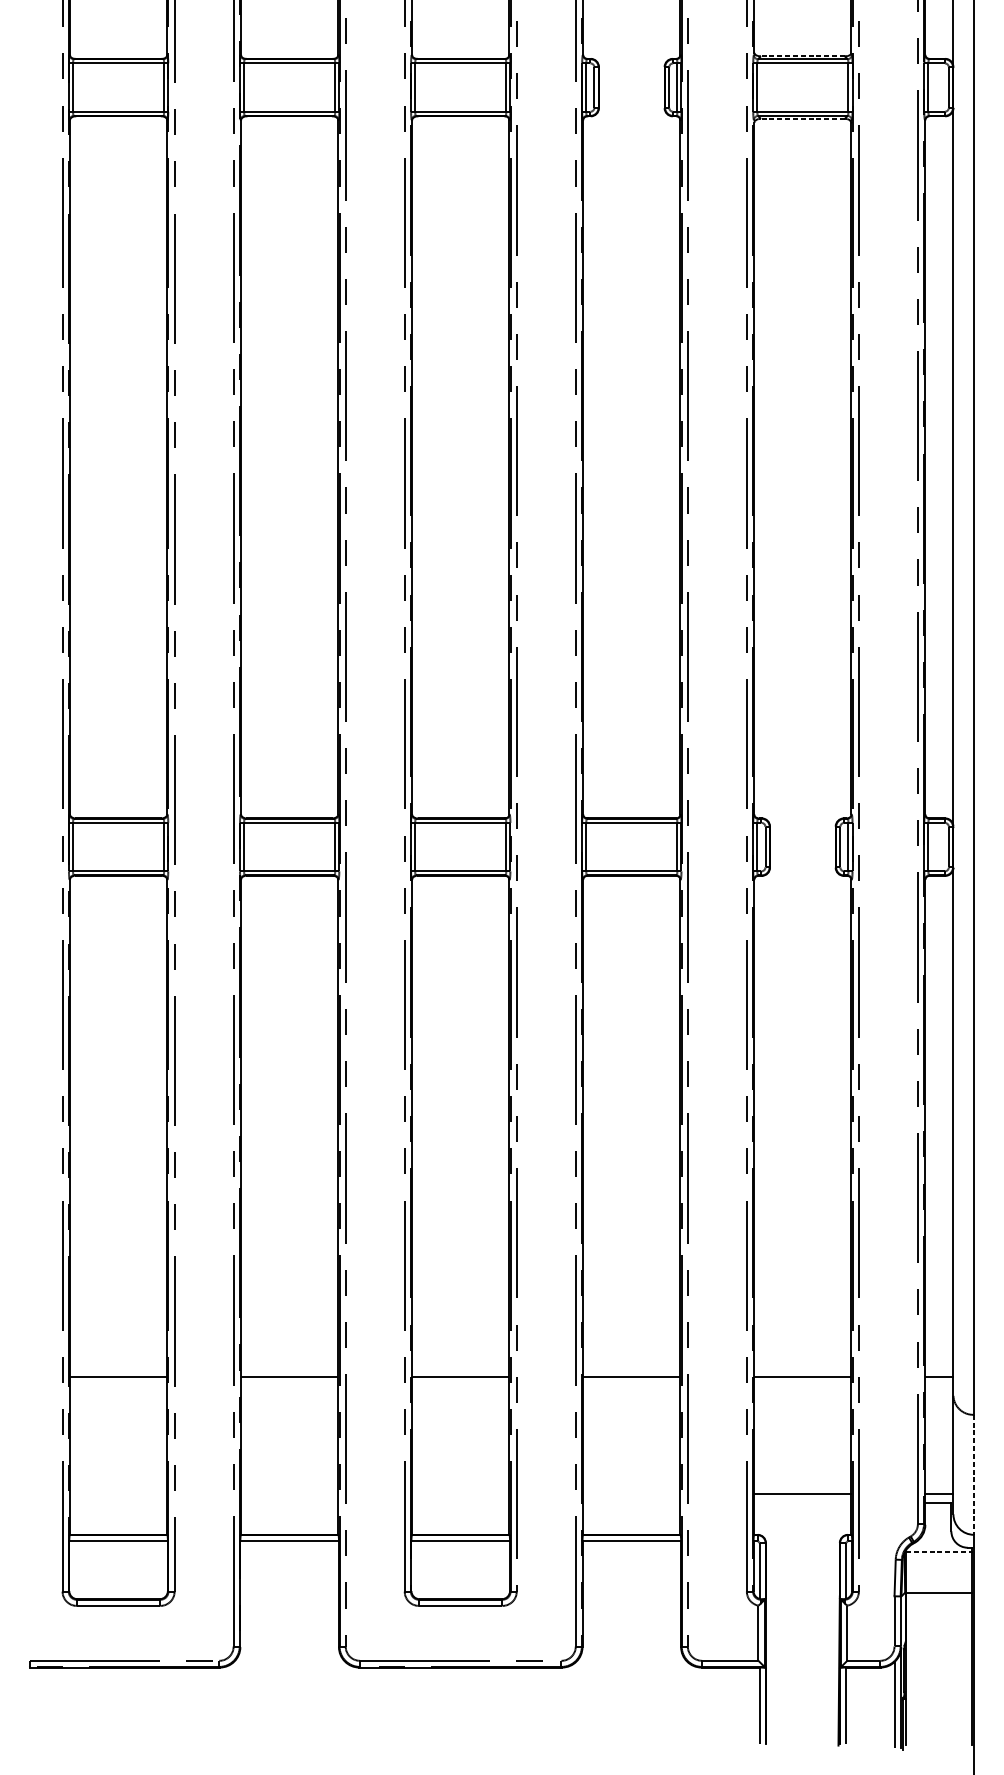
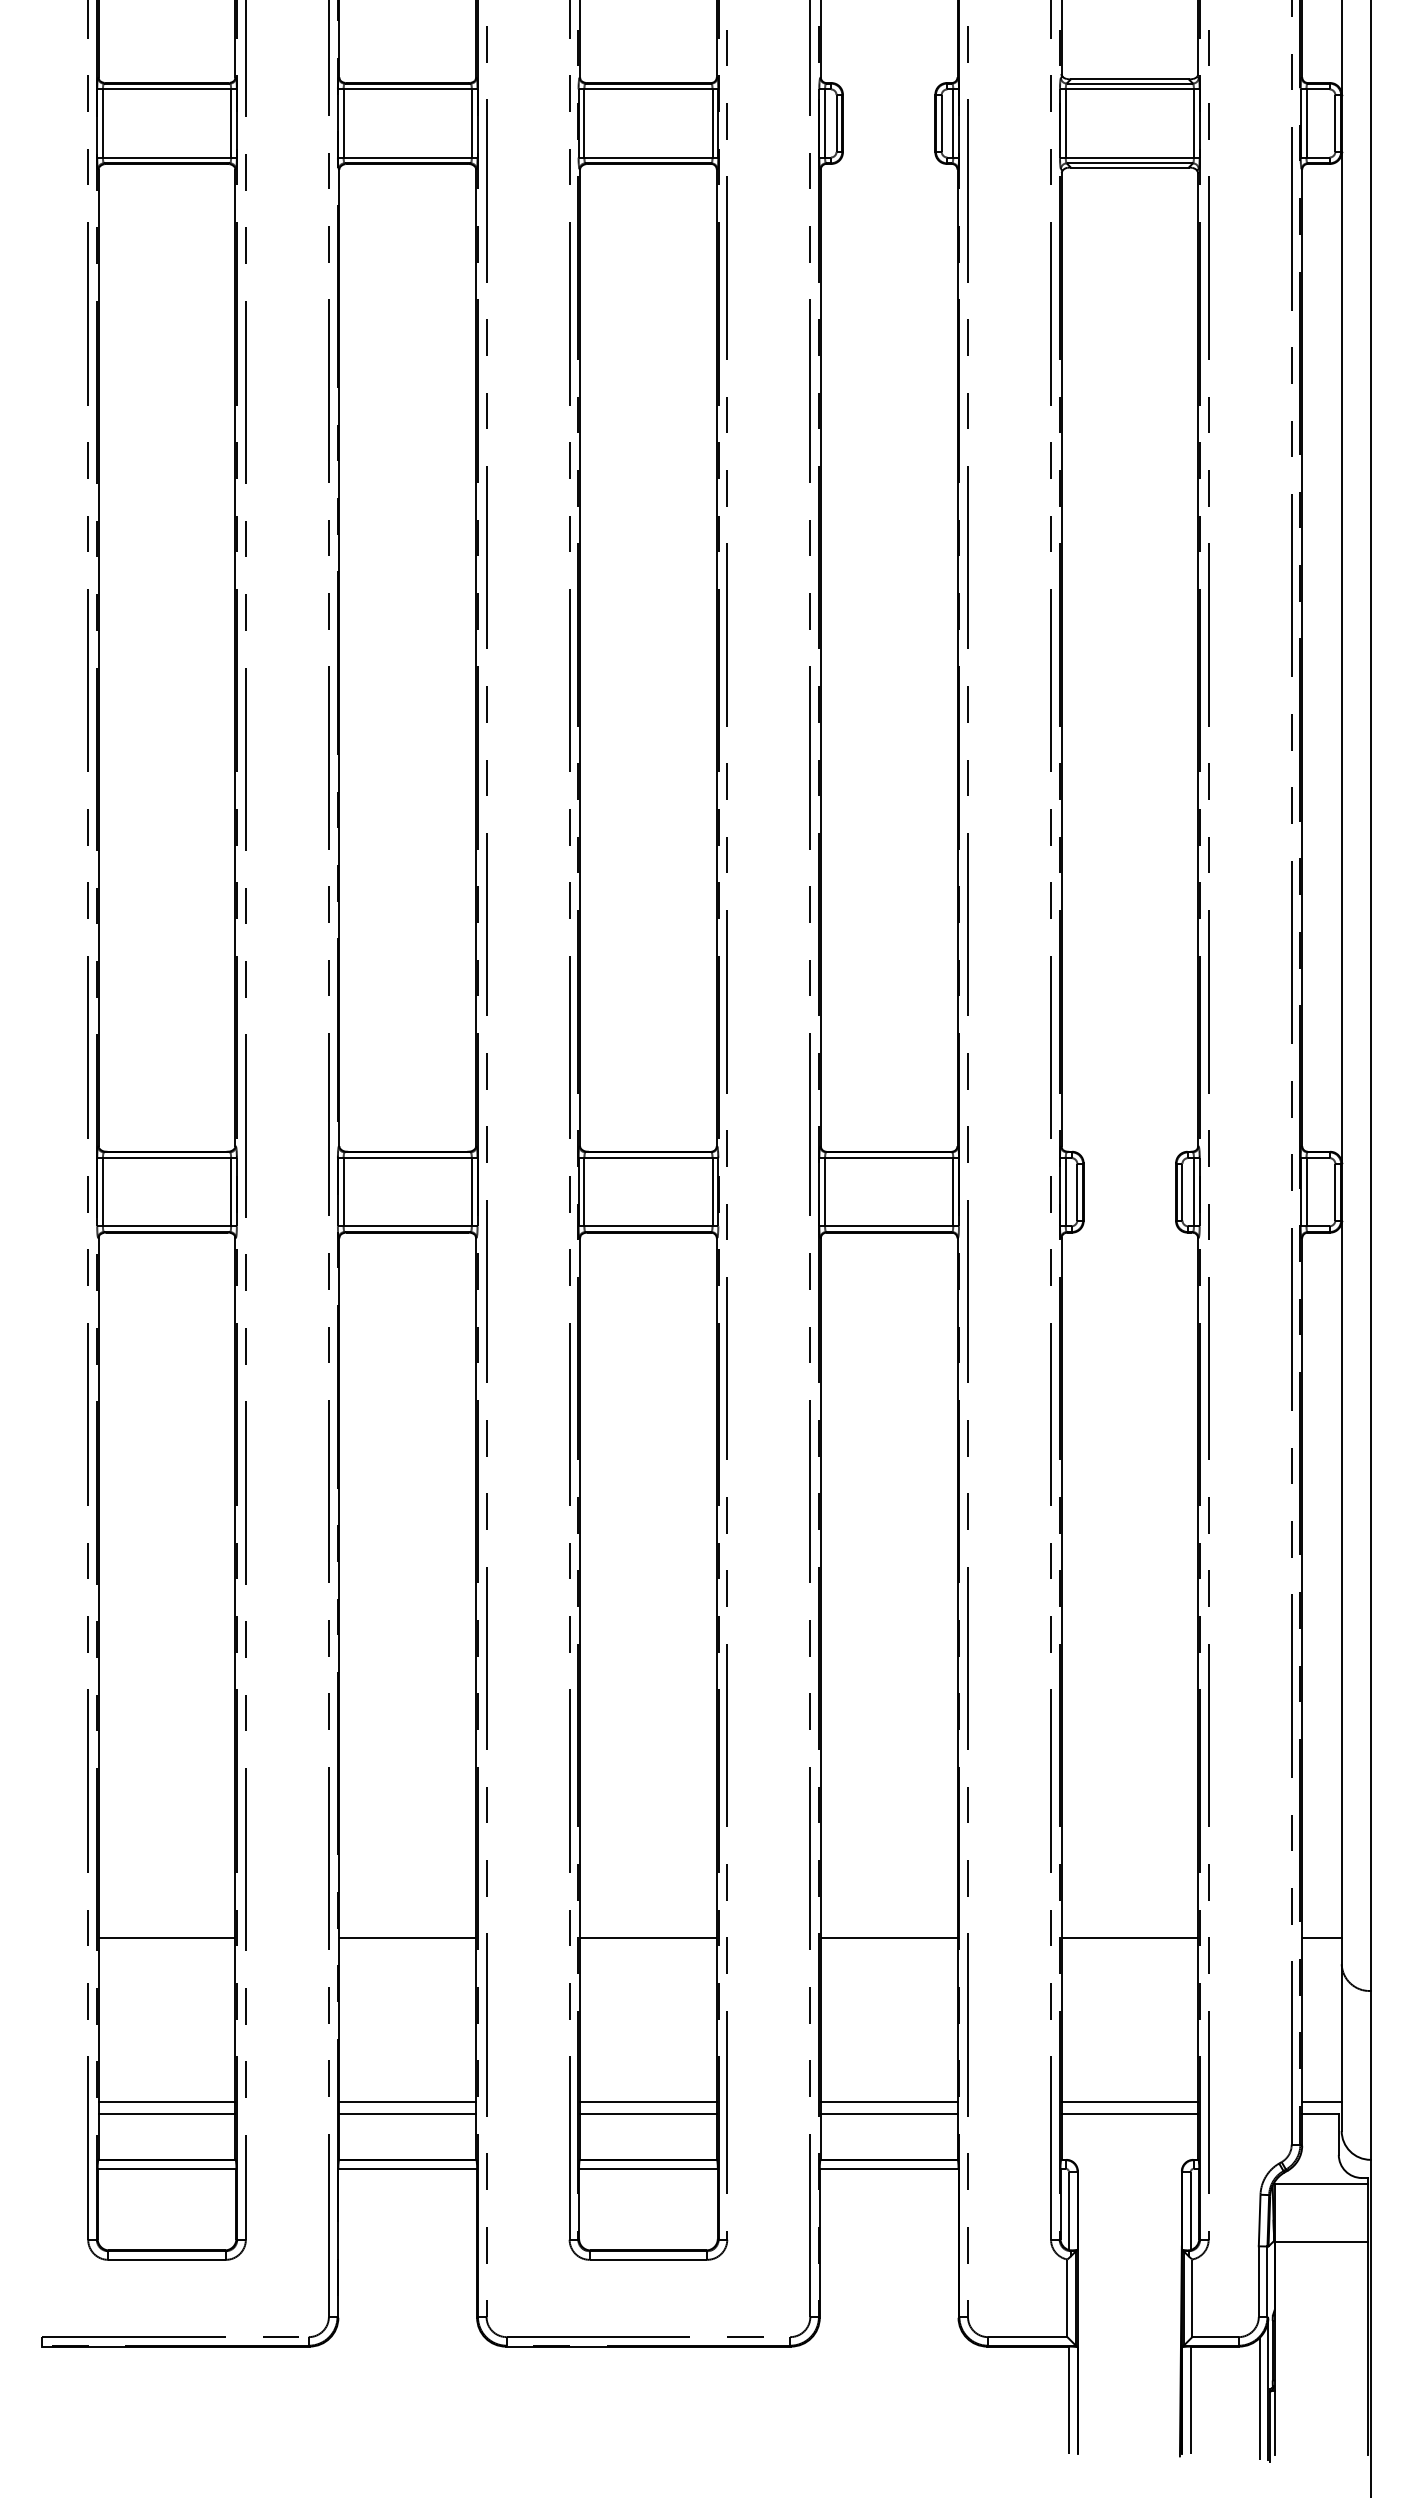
line: (802, 56) -> (1129, 79), dashed -> solid
line: (802, 118) -> (1129, 167), dashed -> solid
line: (973, 1474) -> (1370, 2075), dashed -> solid
line: (118, 1494) -> (166, 2102), added
line: (289, 1494) -> (407, 2102), added
line: (460, 1494) -> (648, 2102), added
line: (631, 1494) -> (888, 2102), added
line: (118, 1502) -> (166, 2114), added
line: (289, 1502) -> (407, 2114), added
line: (460, 1502) -> (648, 2114), added
line: (631, 1502) -> (888, 2114), added
line: (802, 1502) -> (1129, 2114), added
line: (939, 1551) -> (1321, 2183), dashed -> solid

